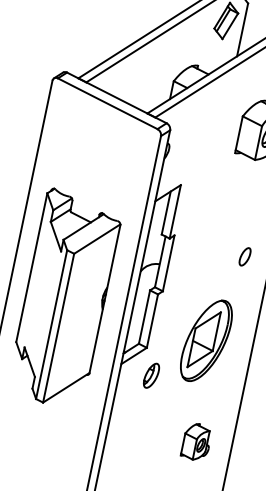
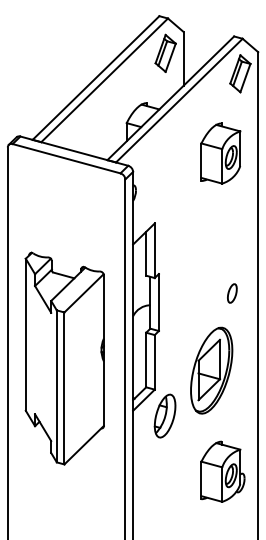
part: (245, 256) -> (232, 293), moved
part: (151, 375) -> (164, 415), size x1.67
part: (196, 441) -> (222, 471), size x1.67

